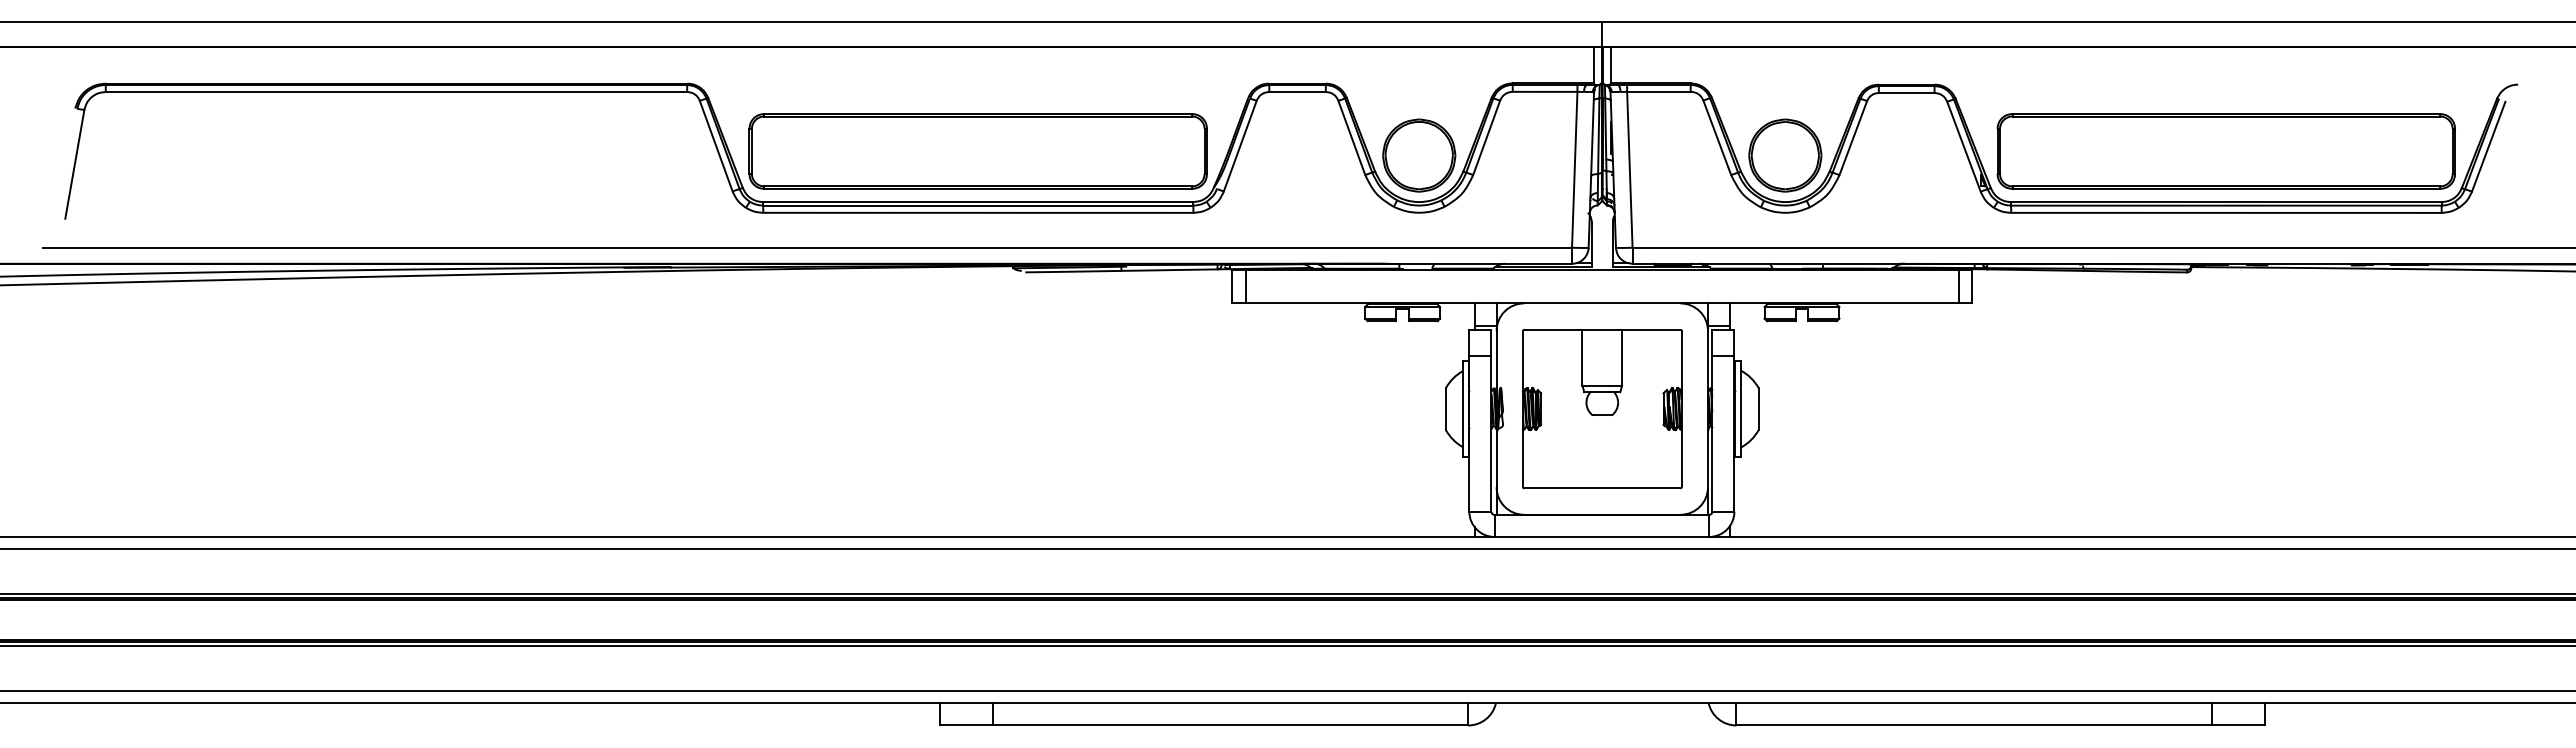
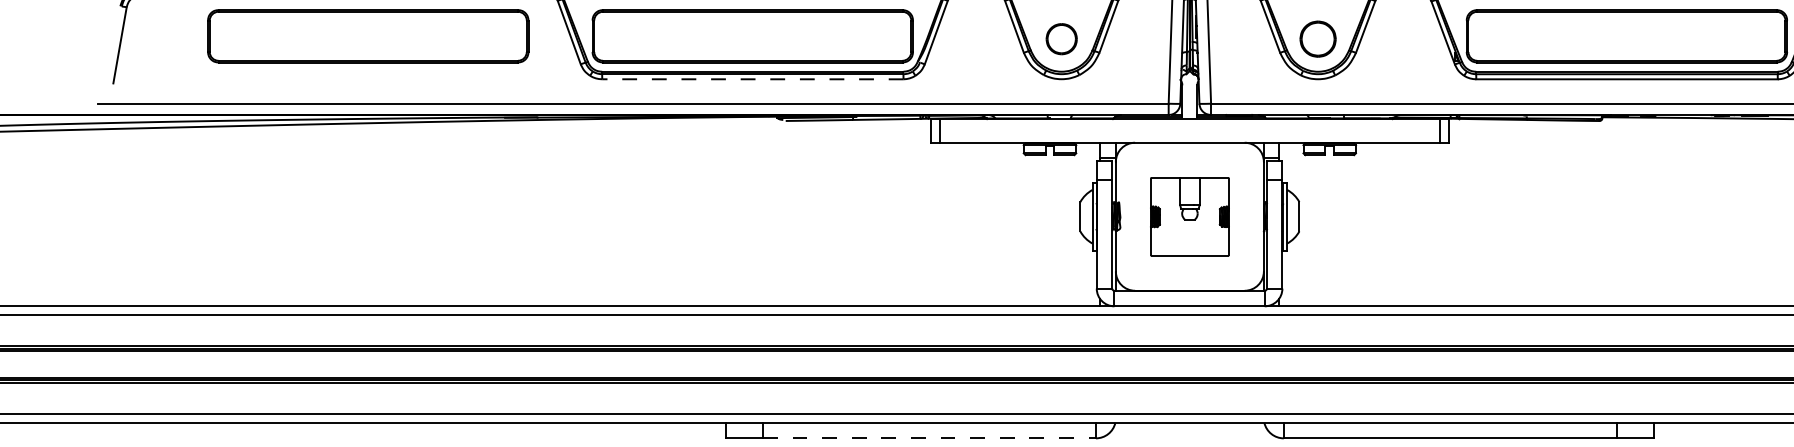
part: (428, 151) -> (367, 36), added
part: (1419, 155) -> (1061, 39), size x0.6
part: (1785, 155) -> (1318, 39), size x0.7
line: (977, 212) -> (752, 79), solid -> dashed
part: (1602, 409) -> (1190, 217), size x0.7
line: (1230, 725) -> (929, 438), solid -> dashed

